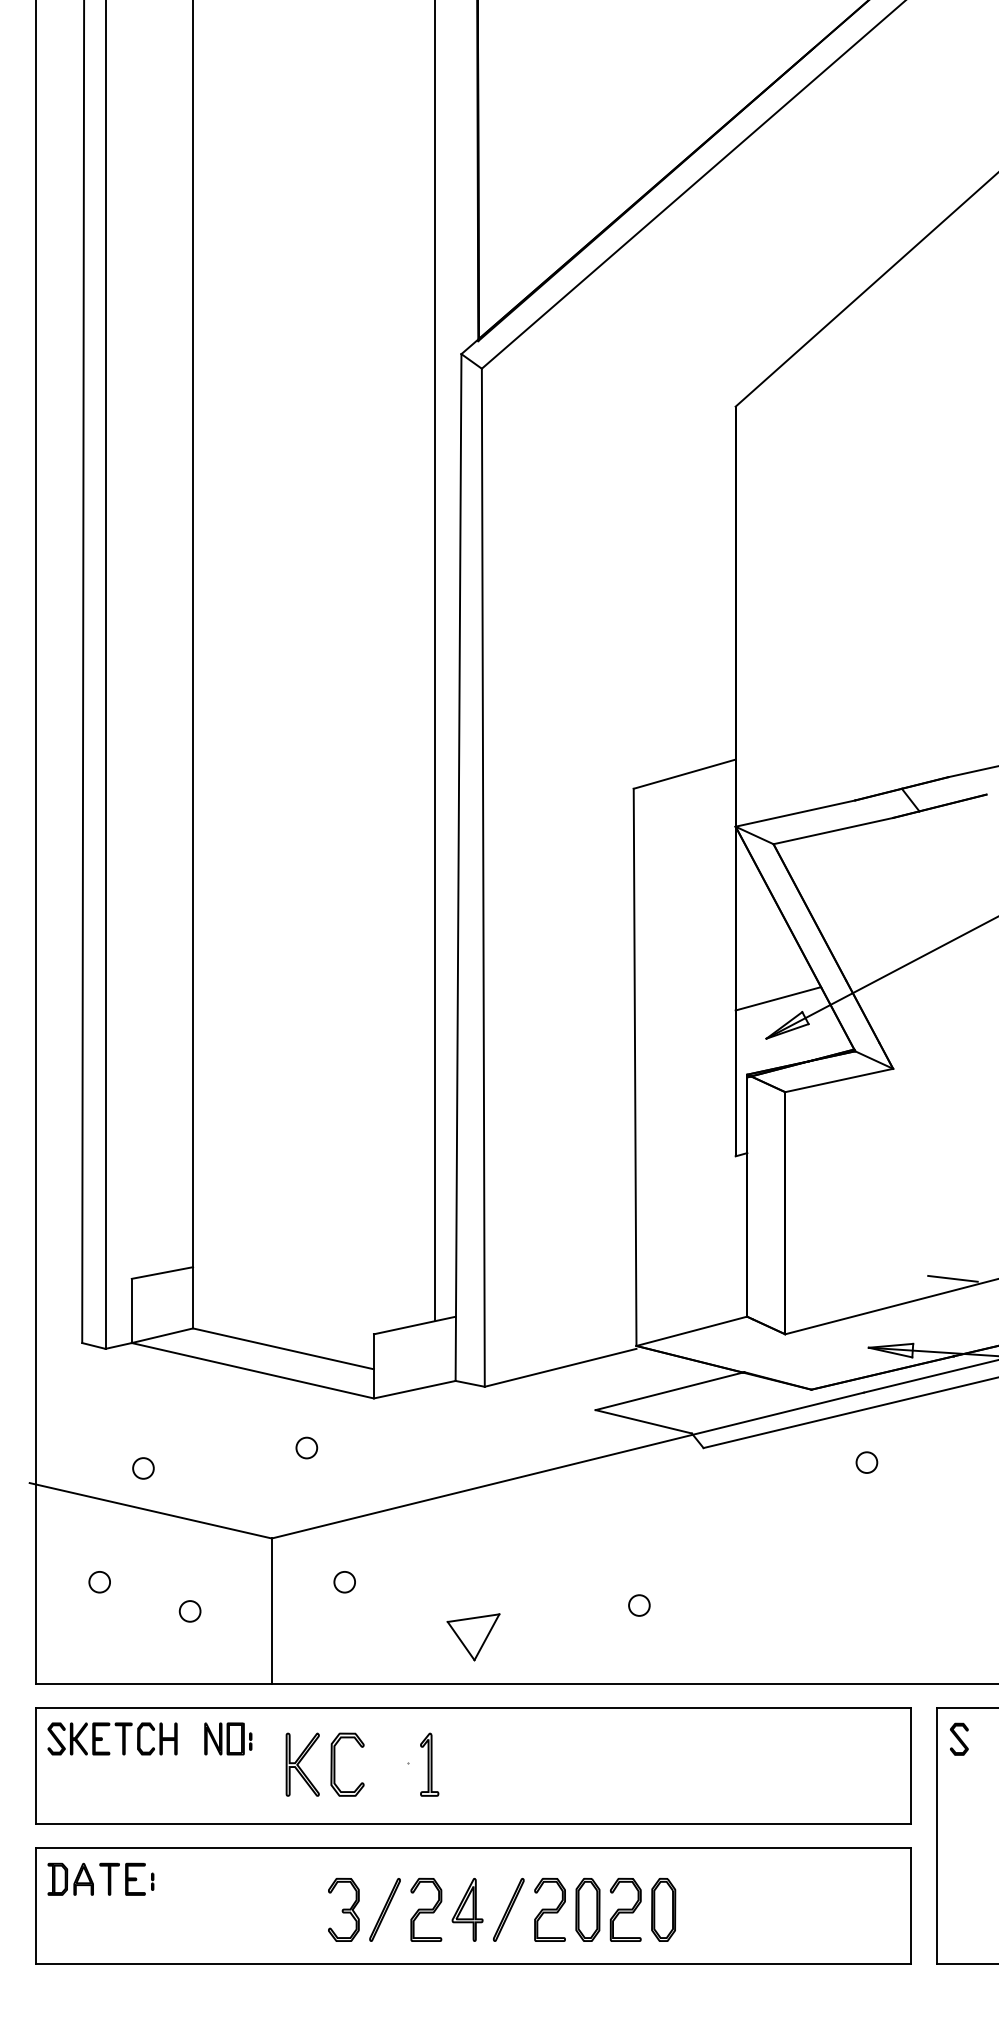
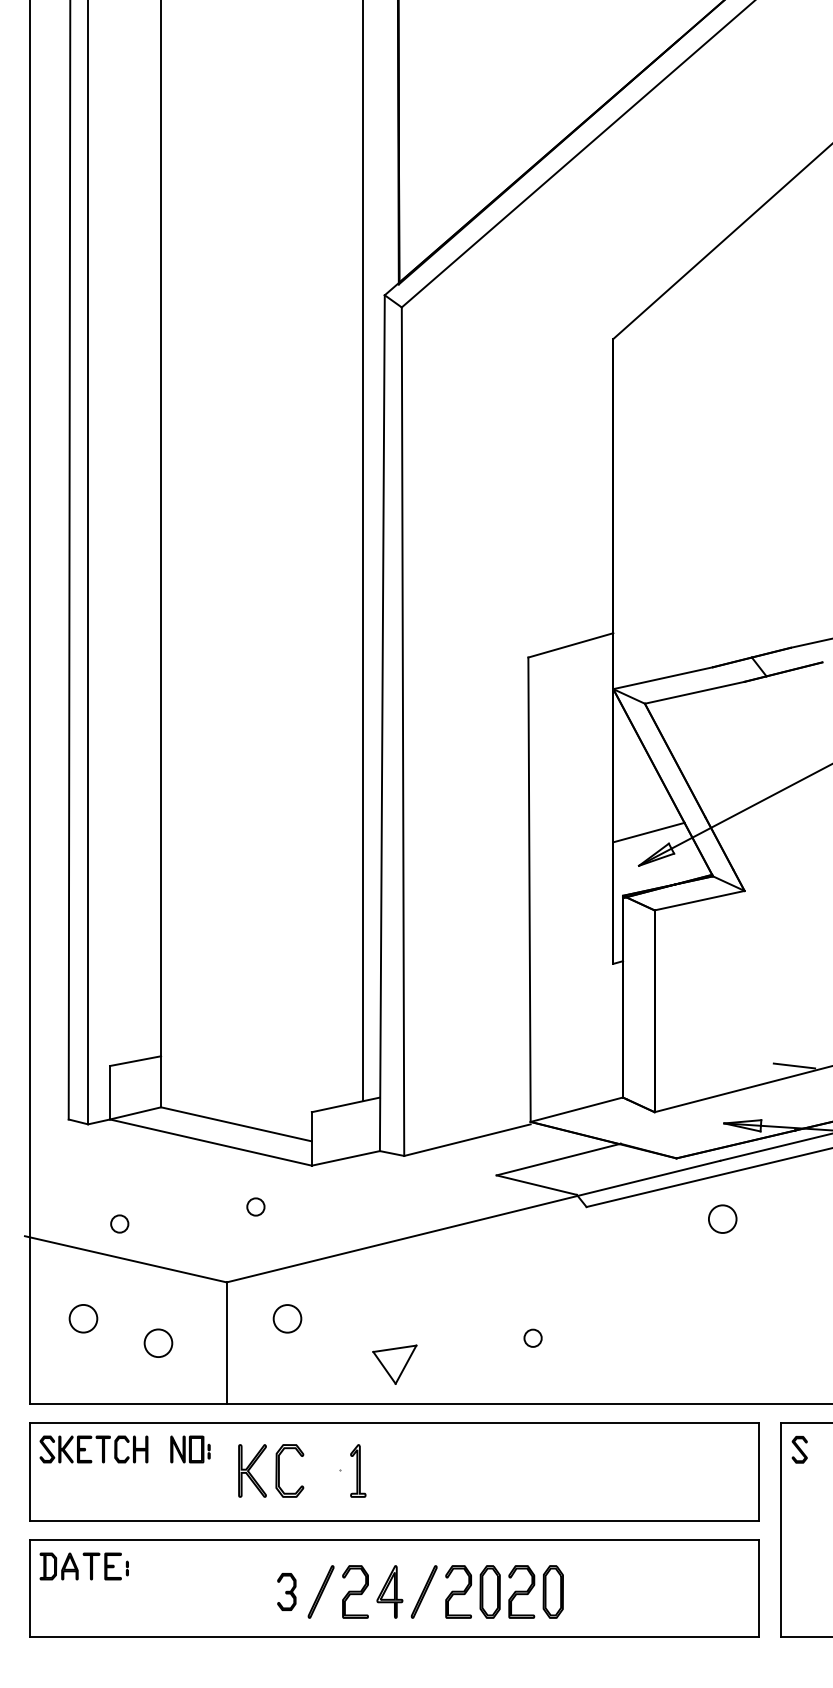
circle: (866, 1461) -> (722, 1218), size x1.6
circle: (98, 1581) -> (82, 1318), size x1.6
circle: (344, 1581) -> (287, 1318), size x1.6
circle: (189, 1610) -> (158, 1342), size x1.6
part: (343, 1909) -> (286, 1591), size x0.7

